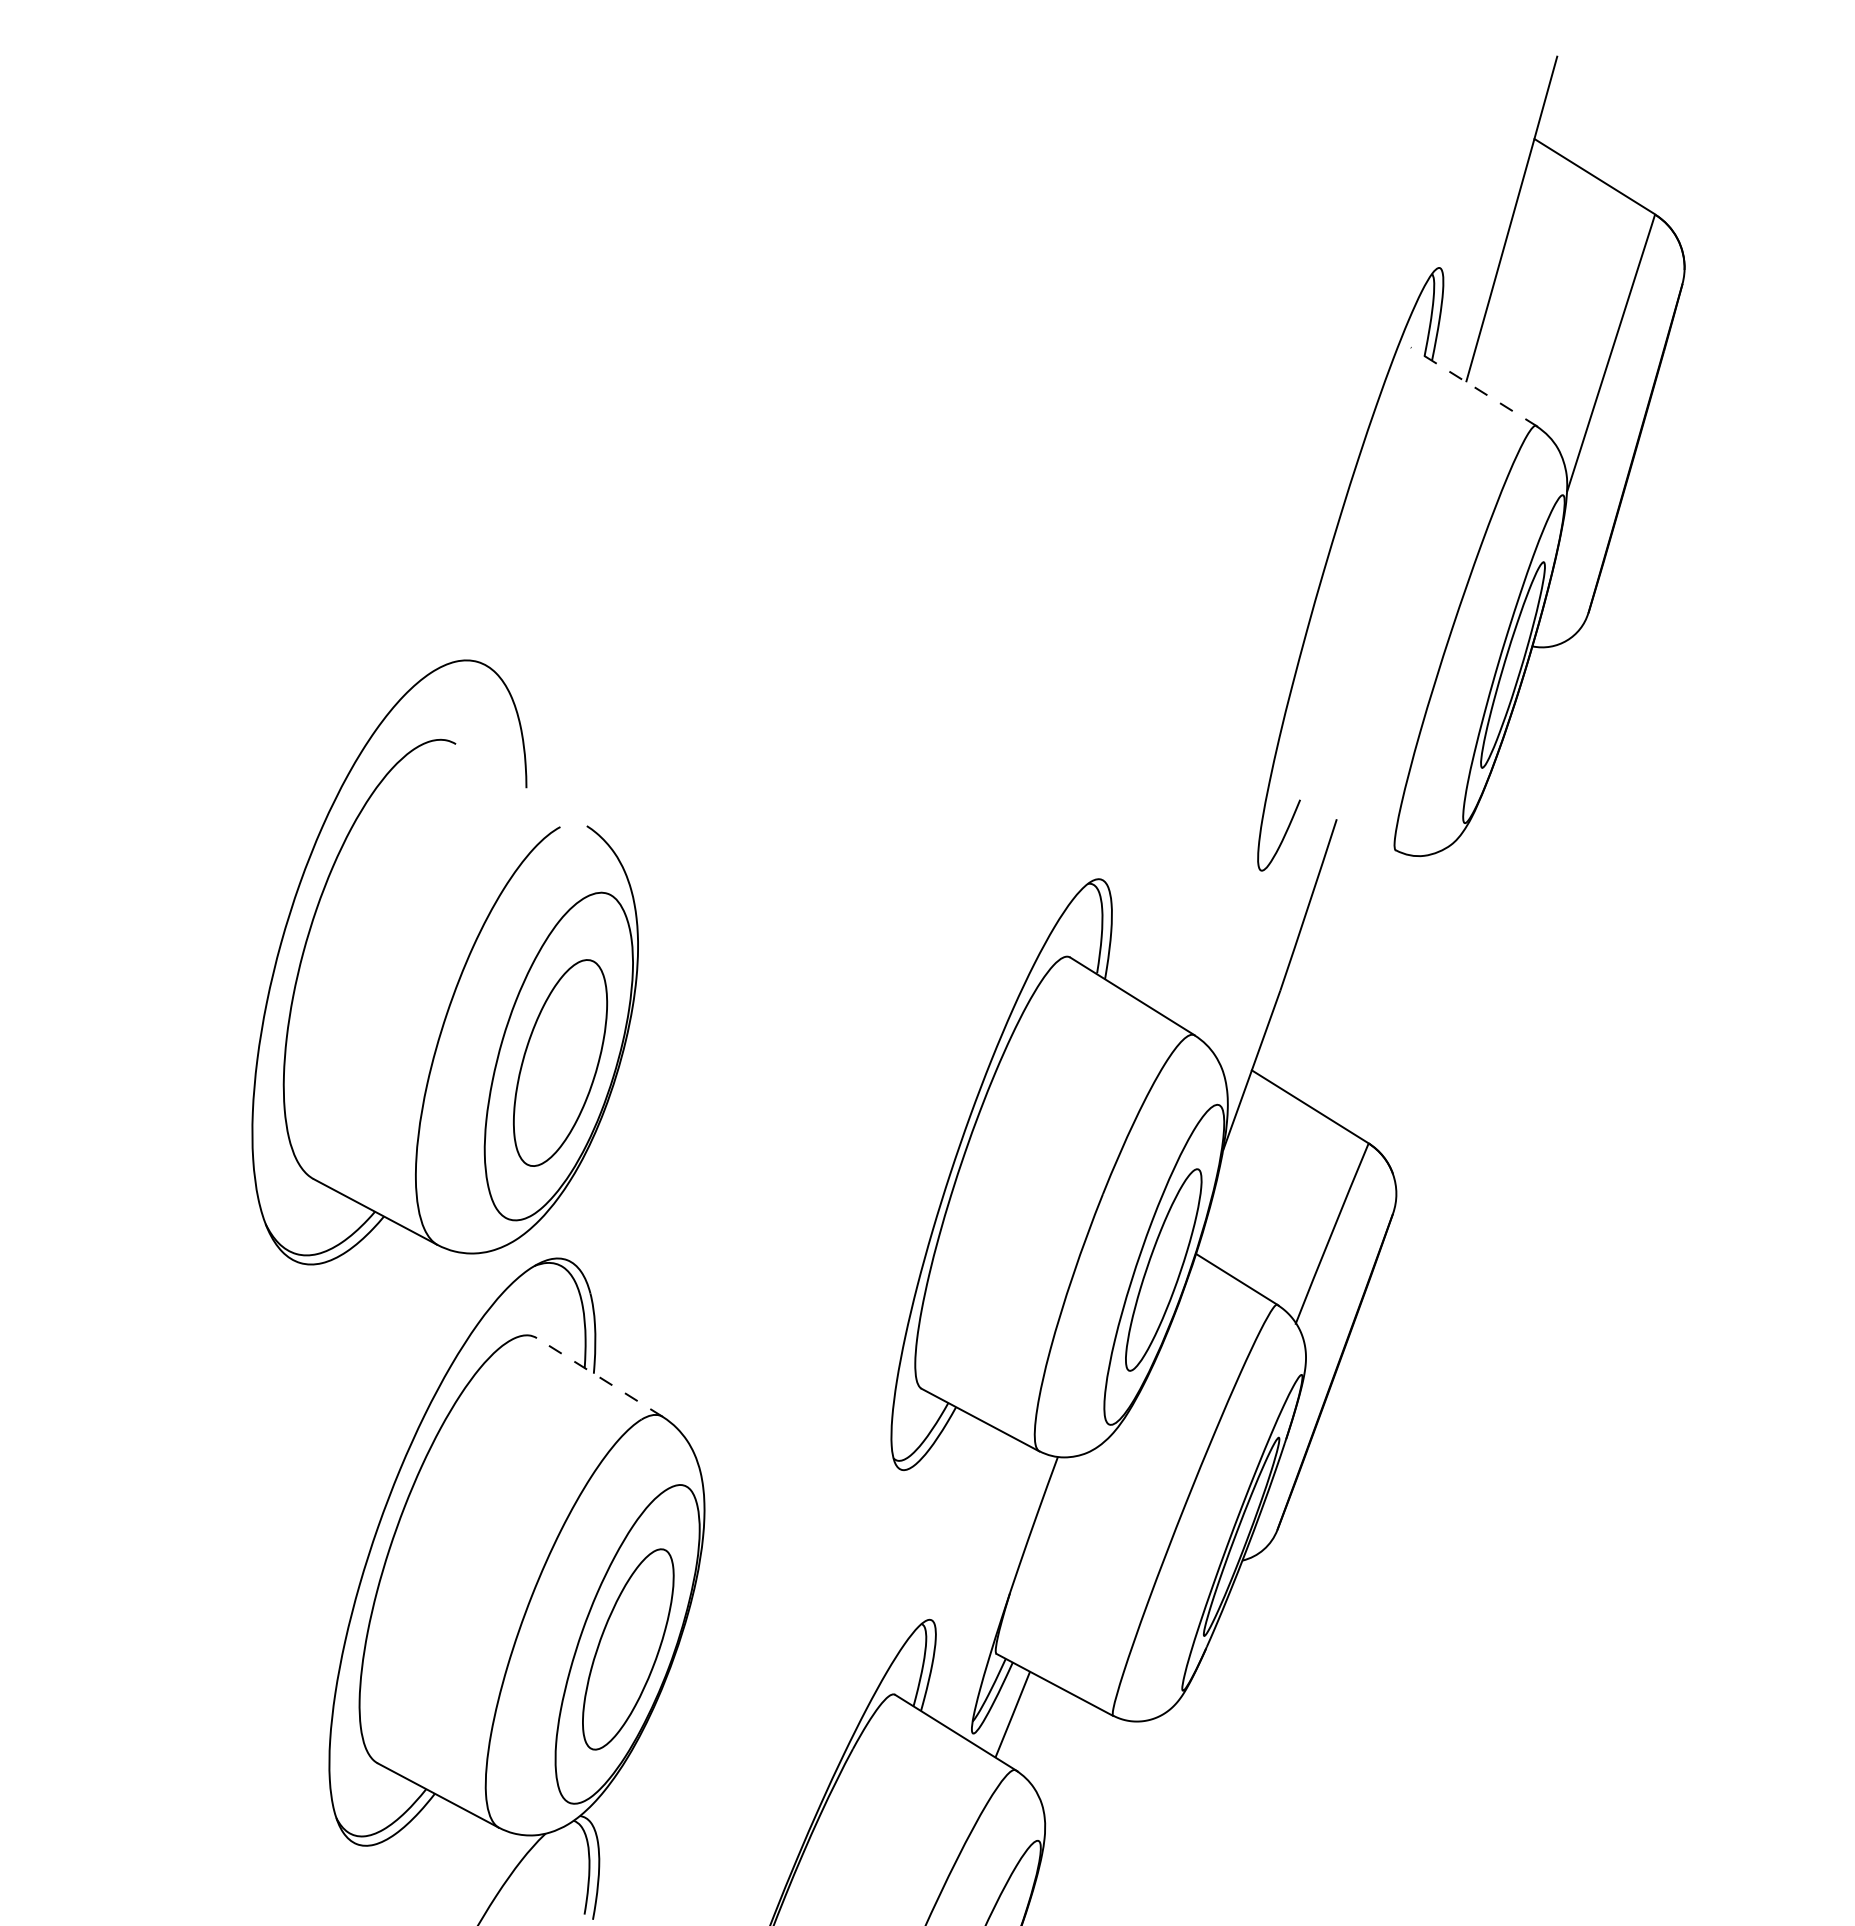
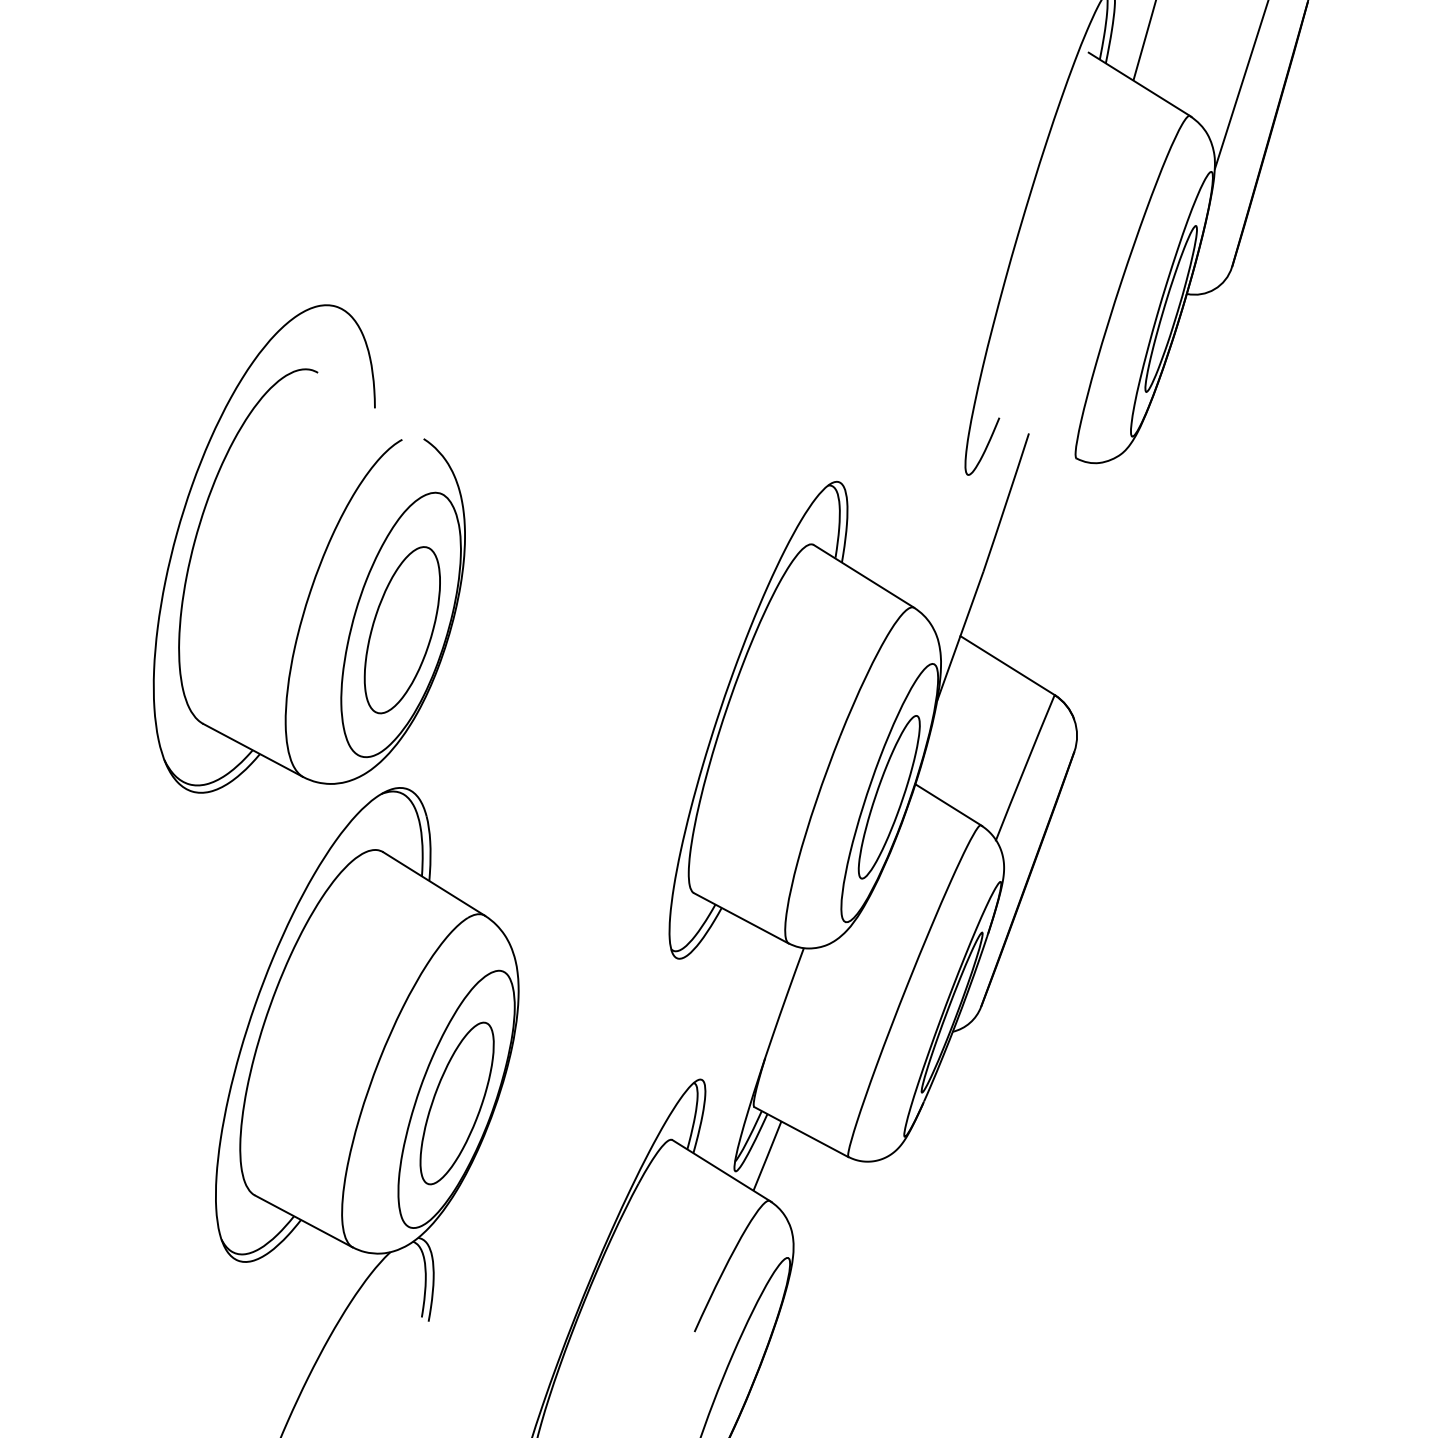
line: (1474, 387) -> (1140, 84), dashed -> solid
line: (599, 1377) -> (433, 884), dashed -> solid

